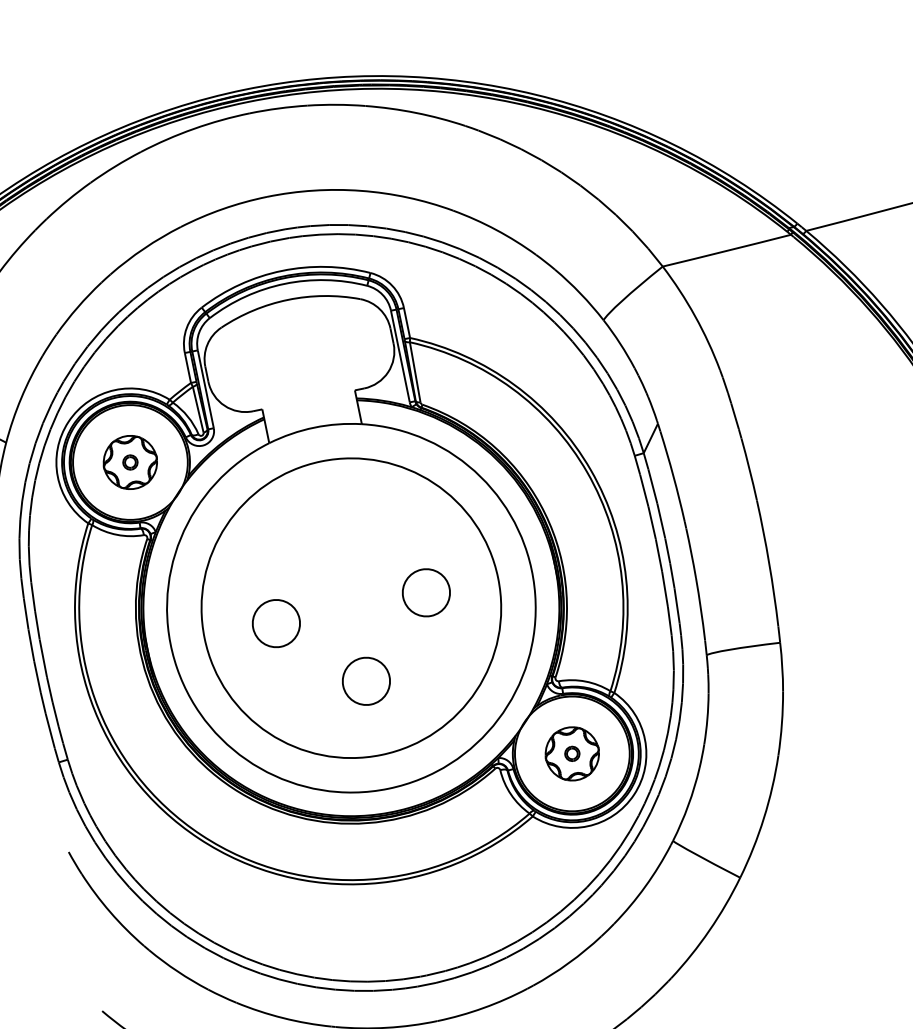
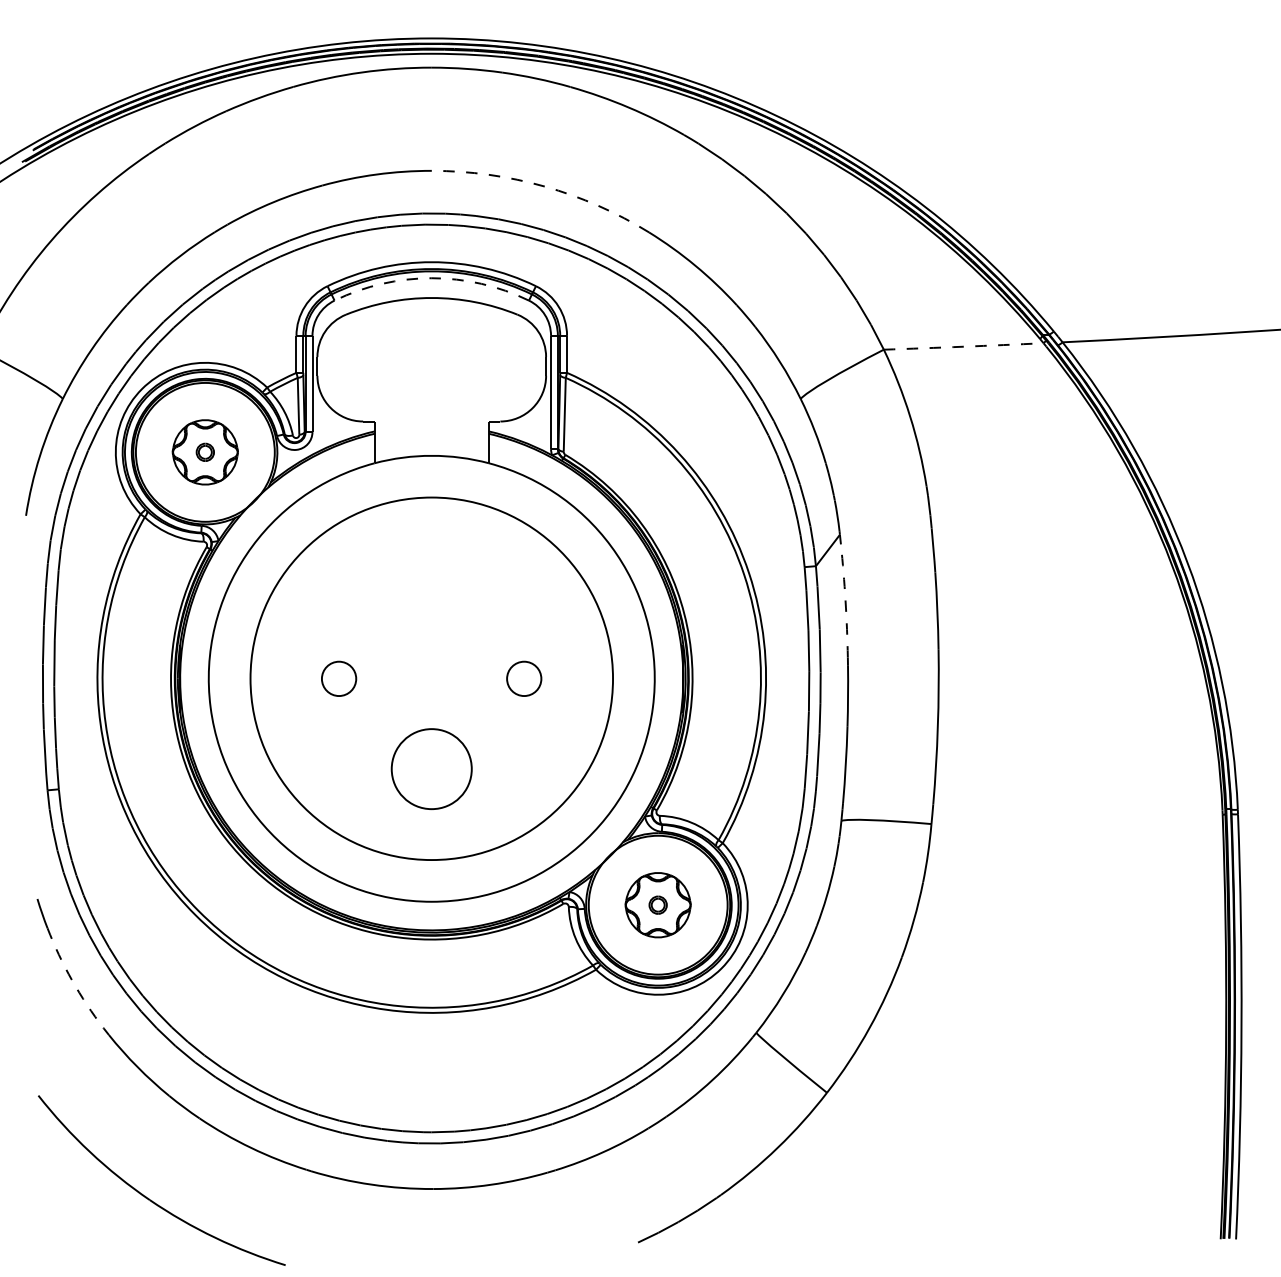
line: (360, 190) -> (544, 186), solid -> dashed
line: (726, 250) -> (963, 346), solid -> dashed
line: (284, 284) -> (431, 278), solid -> dashed
line: (673, 476) -> (845, 600), solid -> dashed
circle: (425, 592) -> (523, 678), size x0.6
circle: (275, 623) -> (338, 678), size x0.6
circle: (366, 680) -> (431, 768), size x1.4
line: (110, 912) -> (72, 980), solid -> dashed

